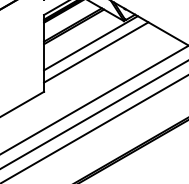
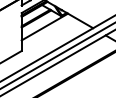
line: (96, 52) -> (47, 31), removed

